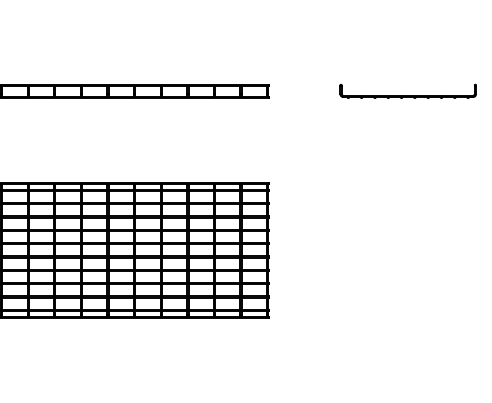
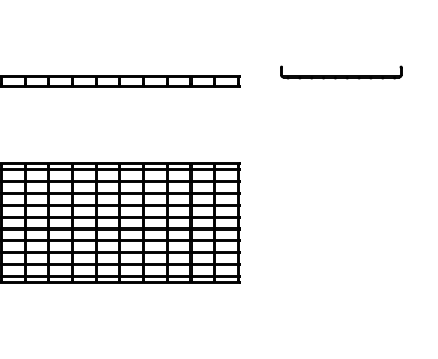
part: (408, 91) -> (341, 72), moved

